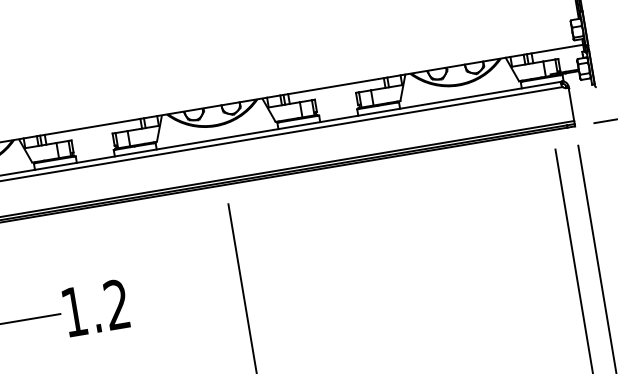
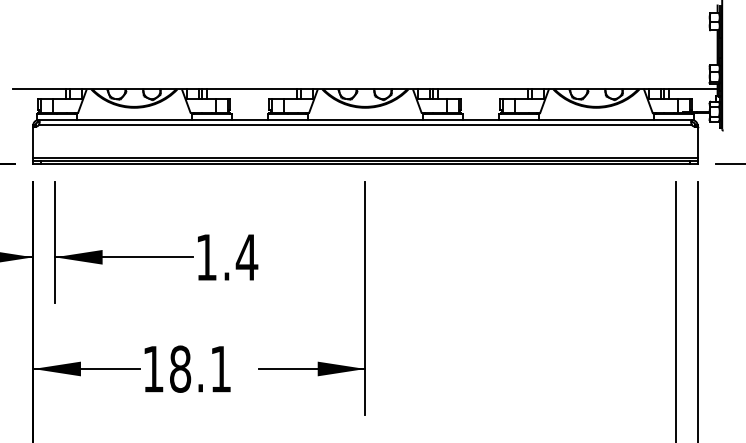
text: (116, 303) -> (246, 256), 1.2 -> 1.4

